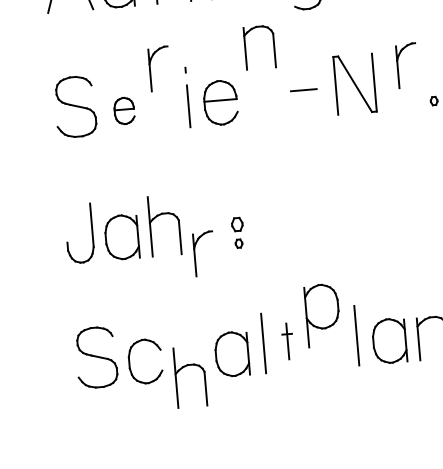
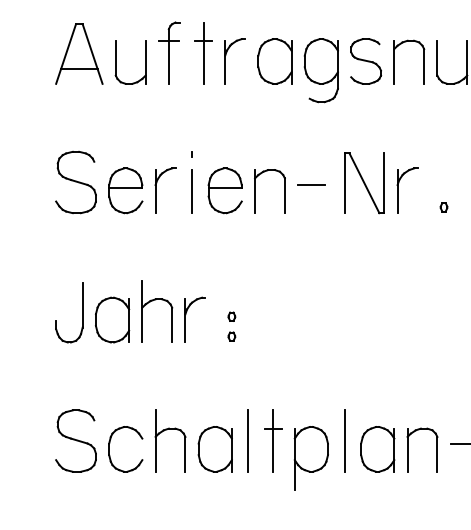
part: (245, 48) -> (255, 191), moved
part: (398, 66) -> (398, 190), moved
part: (150, 69) -> (156, 190), moved
part: (124, 110) -> (125, 190), size x1.67
part: (237, 224) -> (231, 316), size x0.62
part: (194, 254) -> (185, 319), moved
part: (321, 315) -> (310, 458), moved
part: (287, 340) -> (273, 440), size x1.67
part: (186, 366) -> (167, 430), moved

